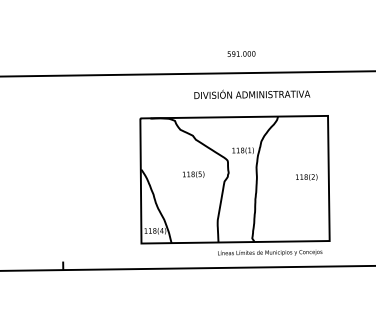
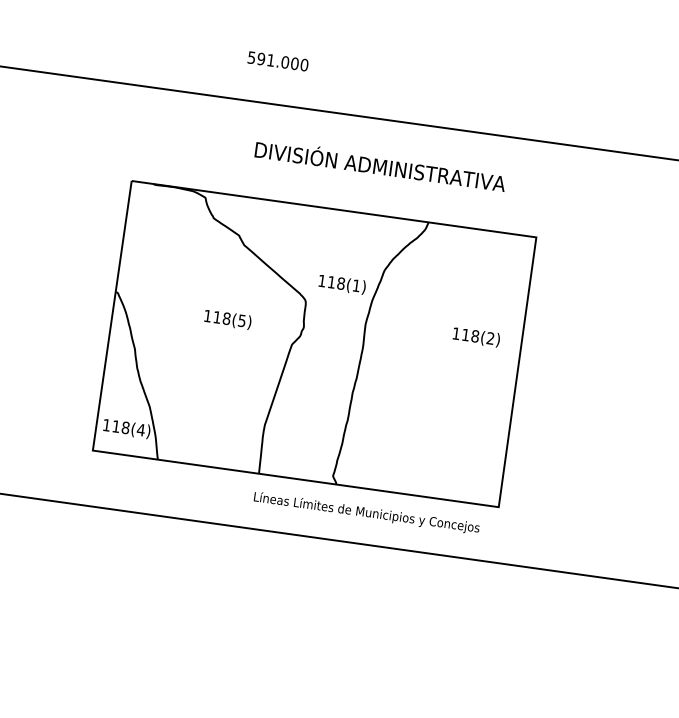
text: (241, 53) -> (278, 60), moved
text: (306, 177) -> (475, 337), moved

